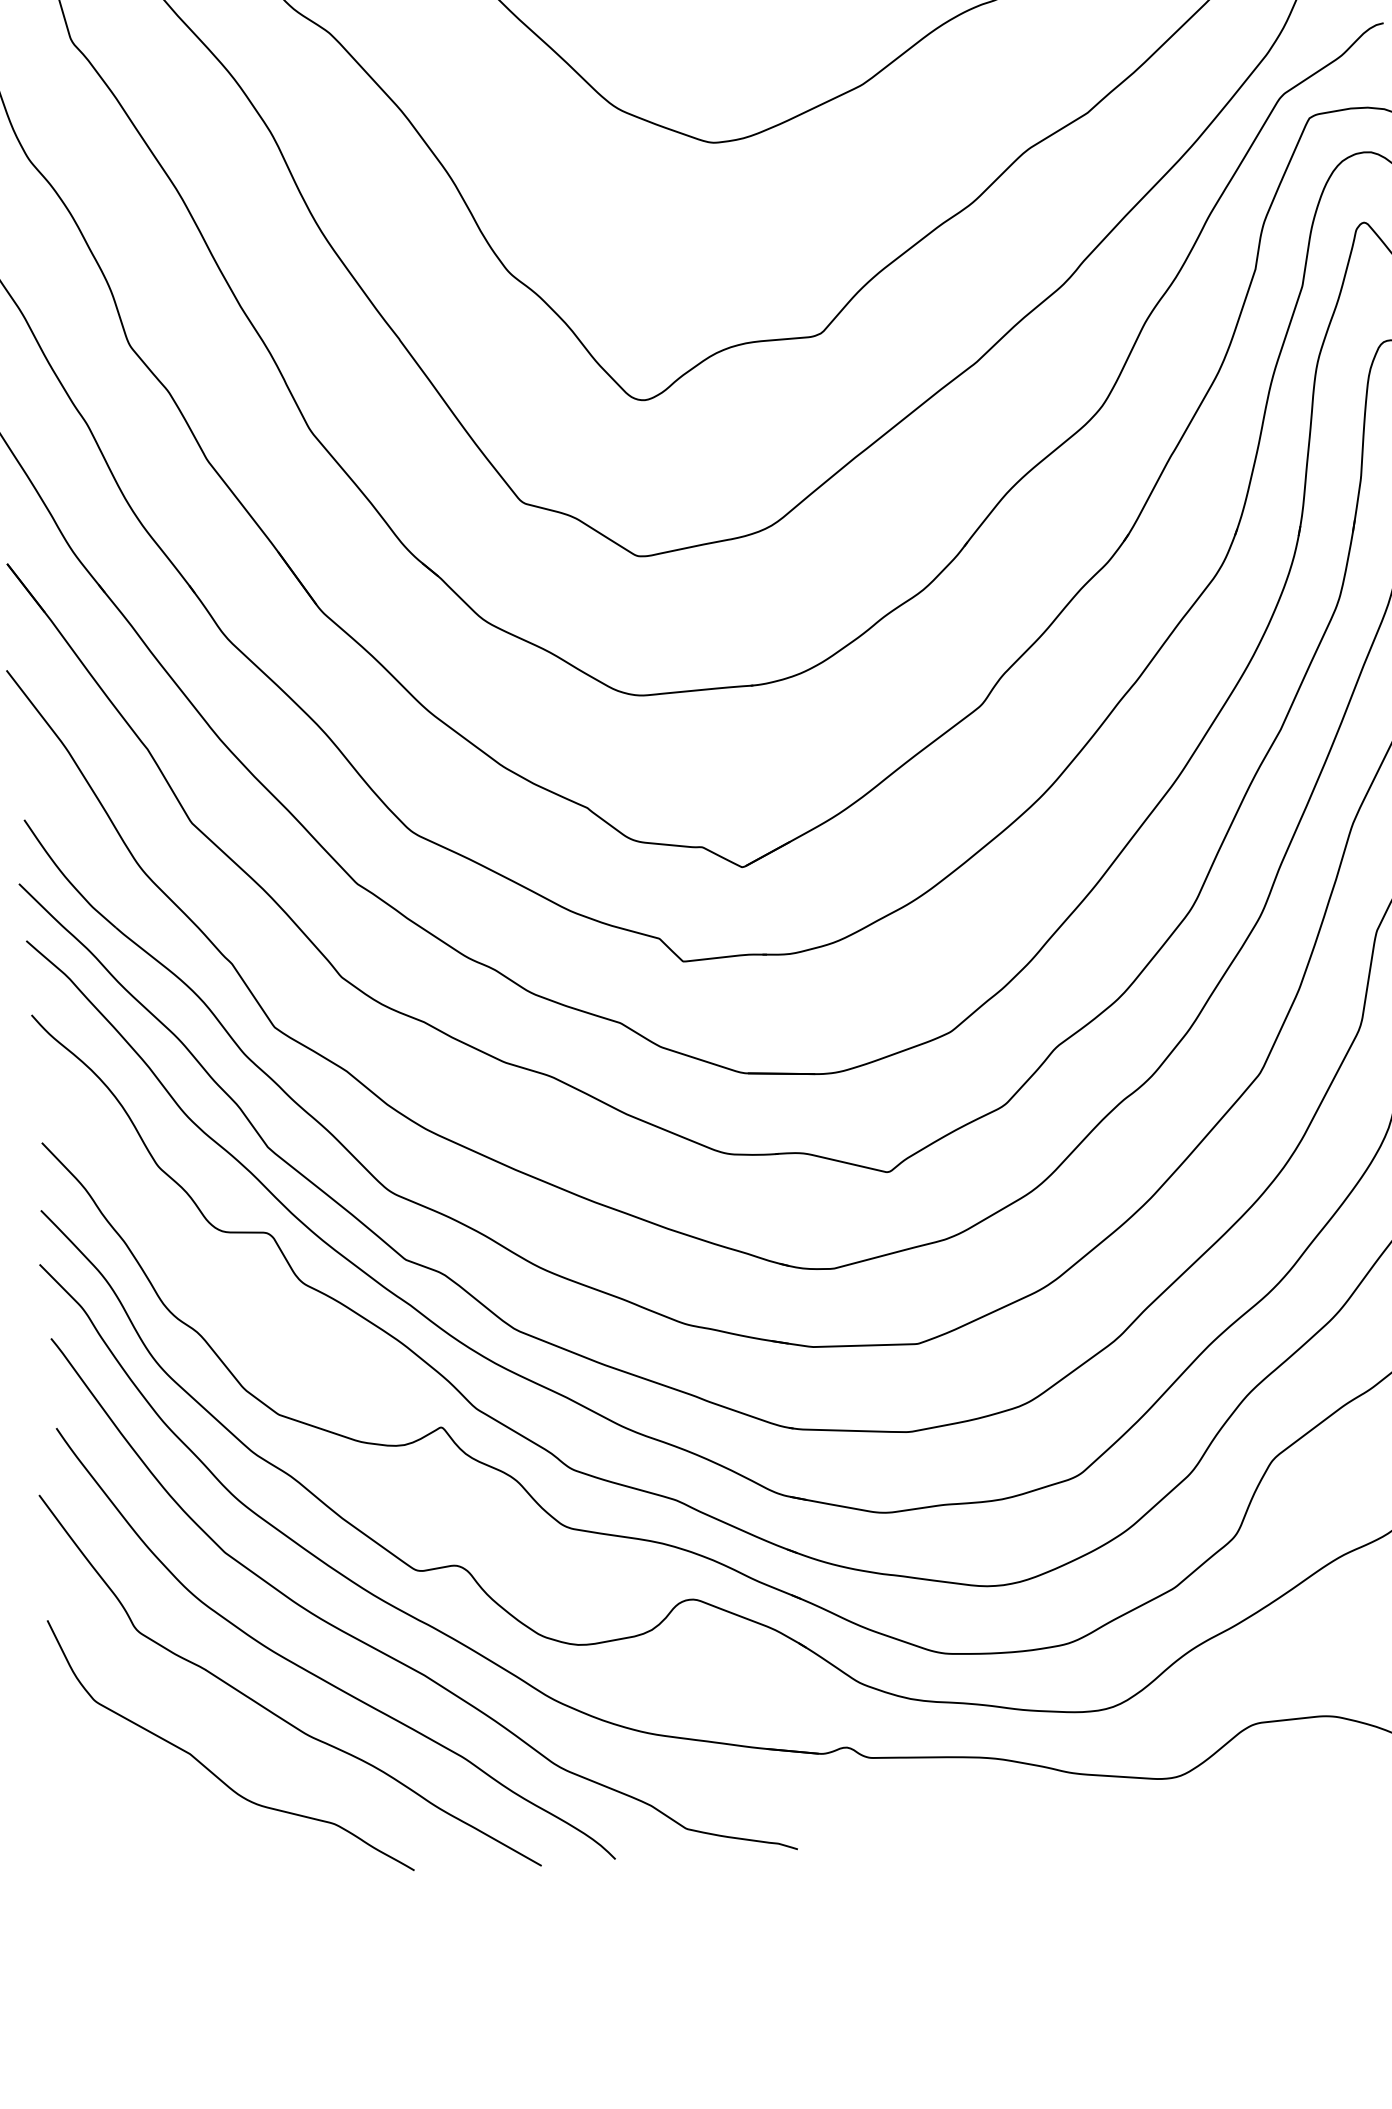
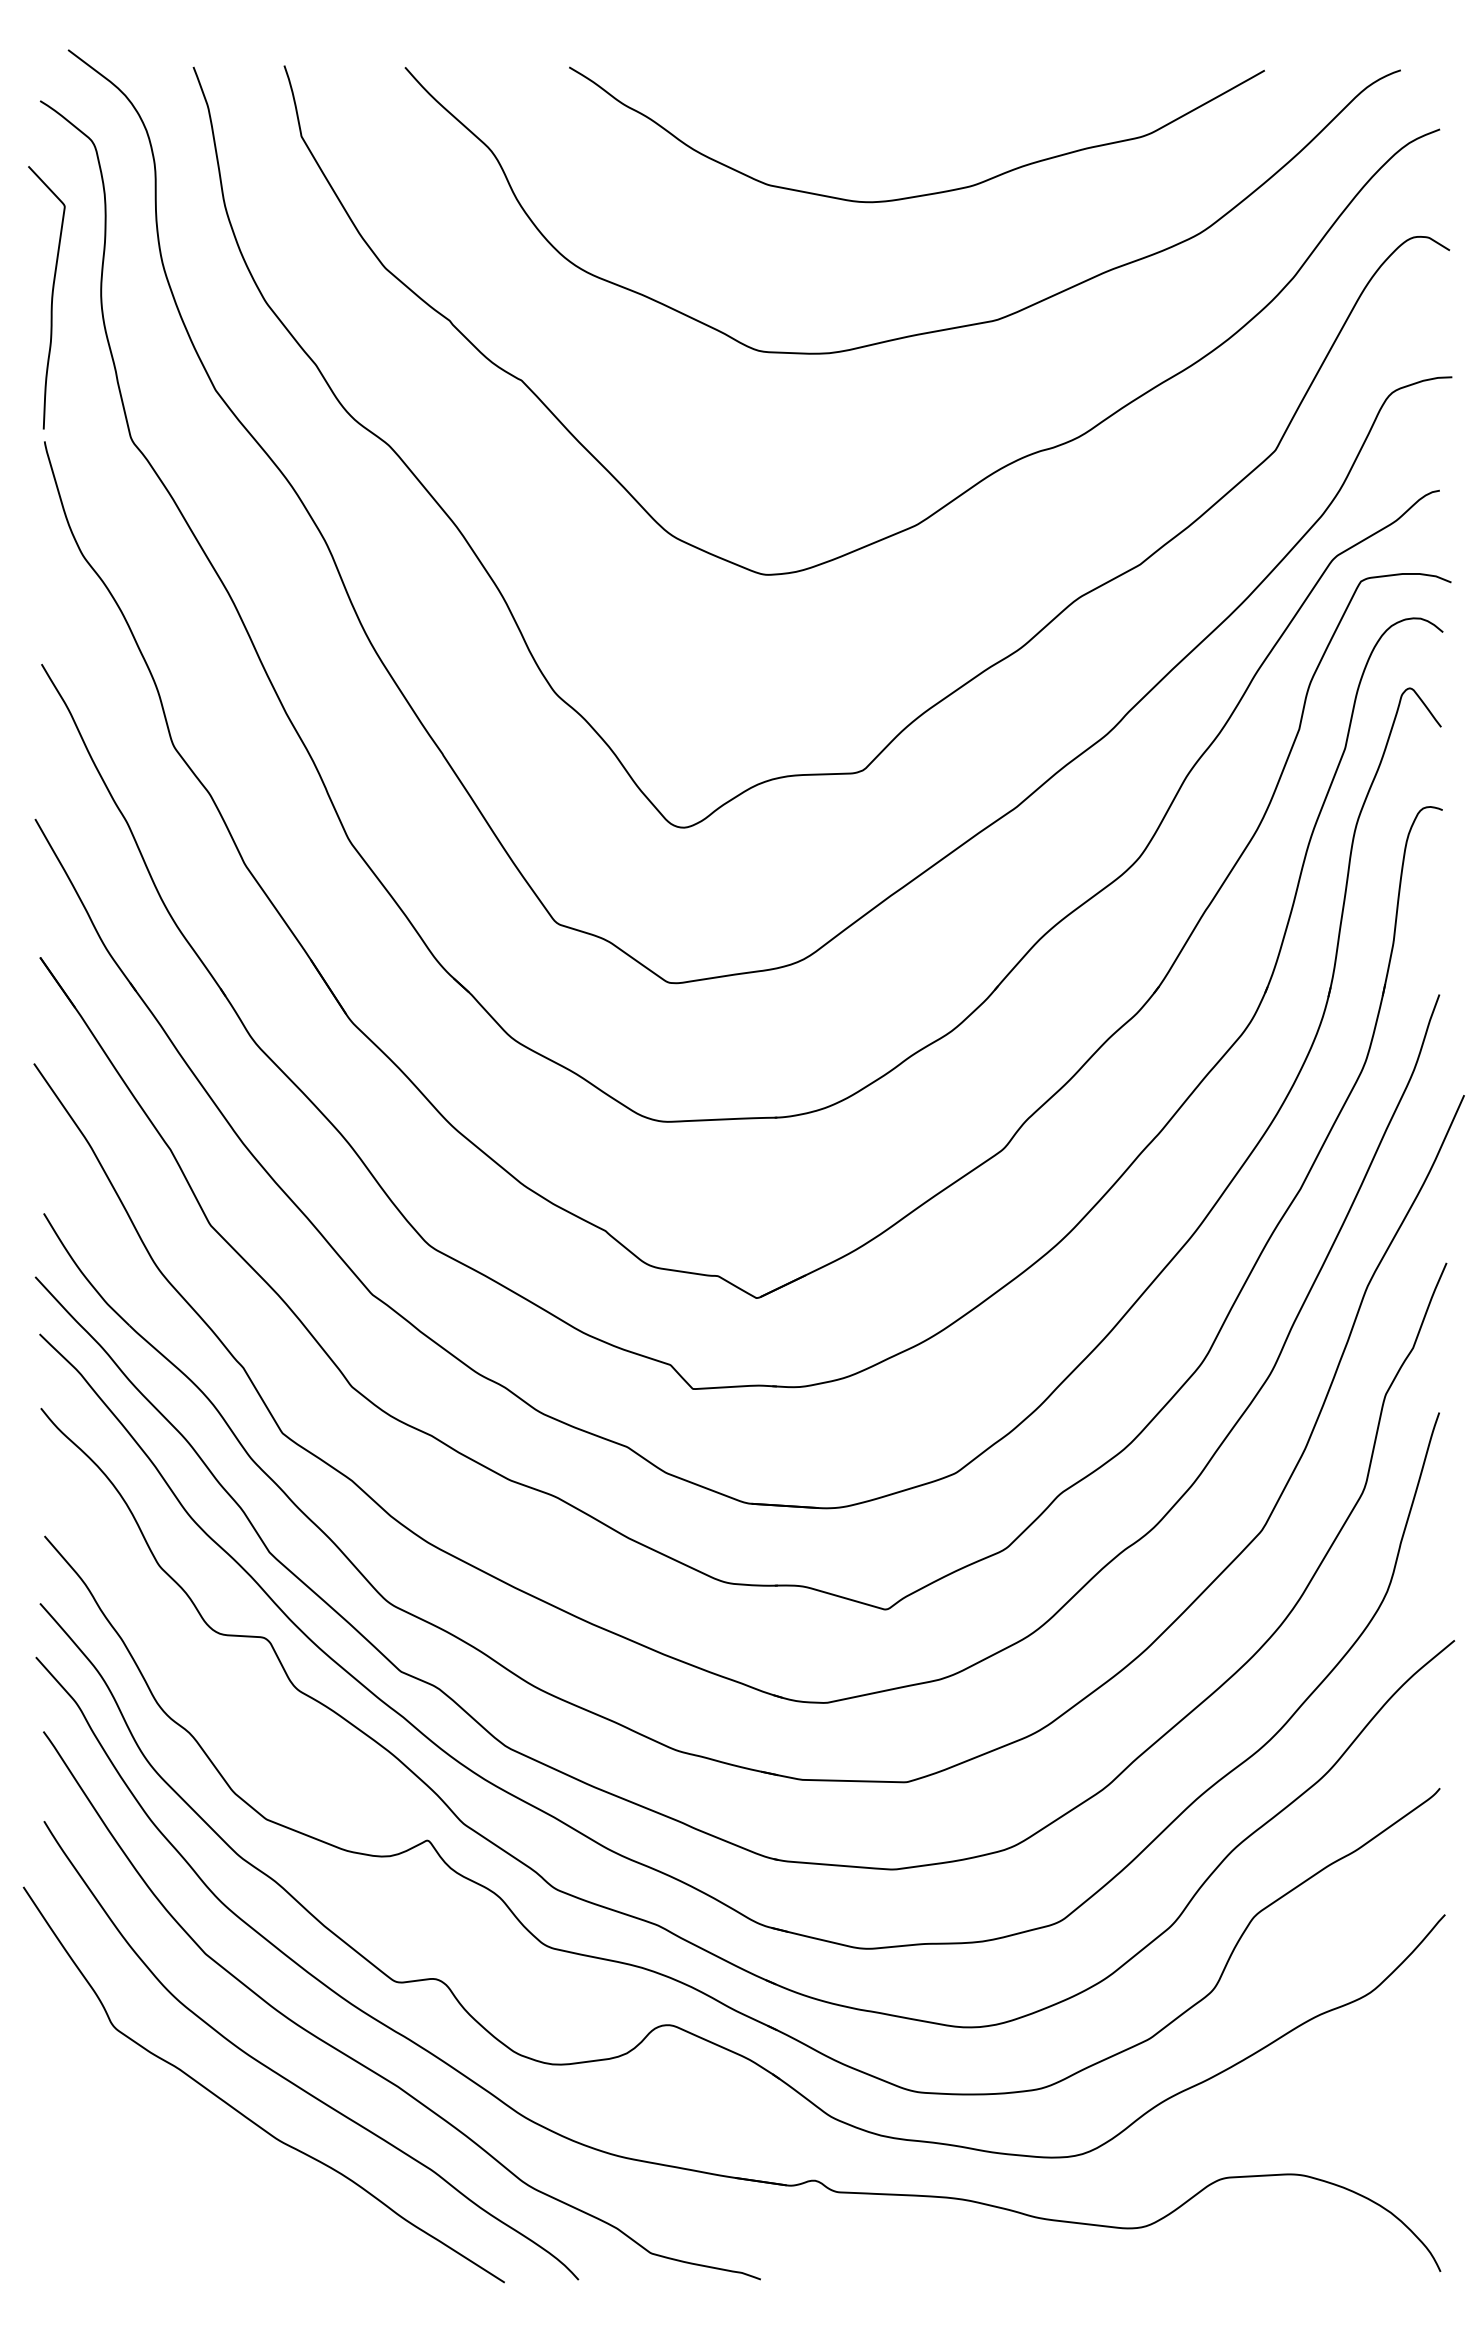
curve: (209, 1768) -> (178, 2168), removed

